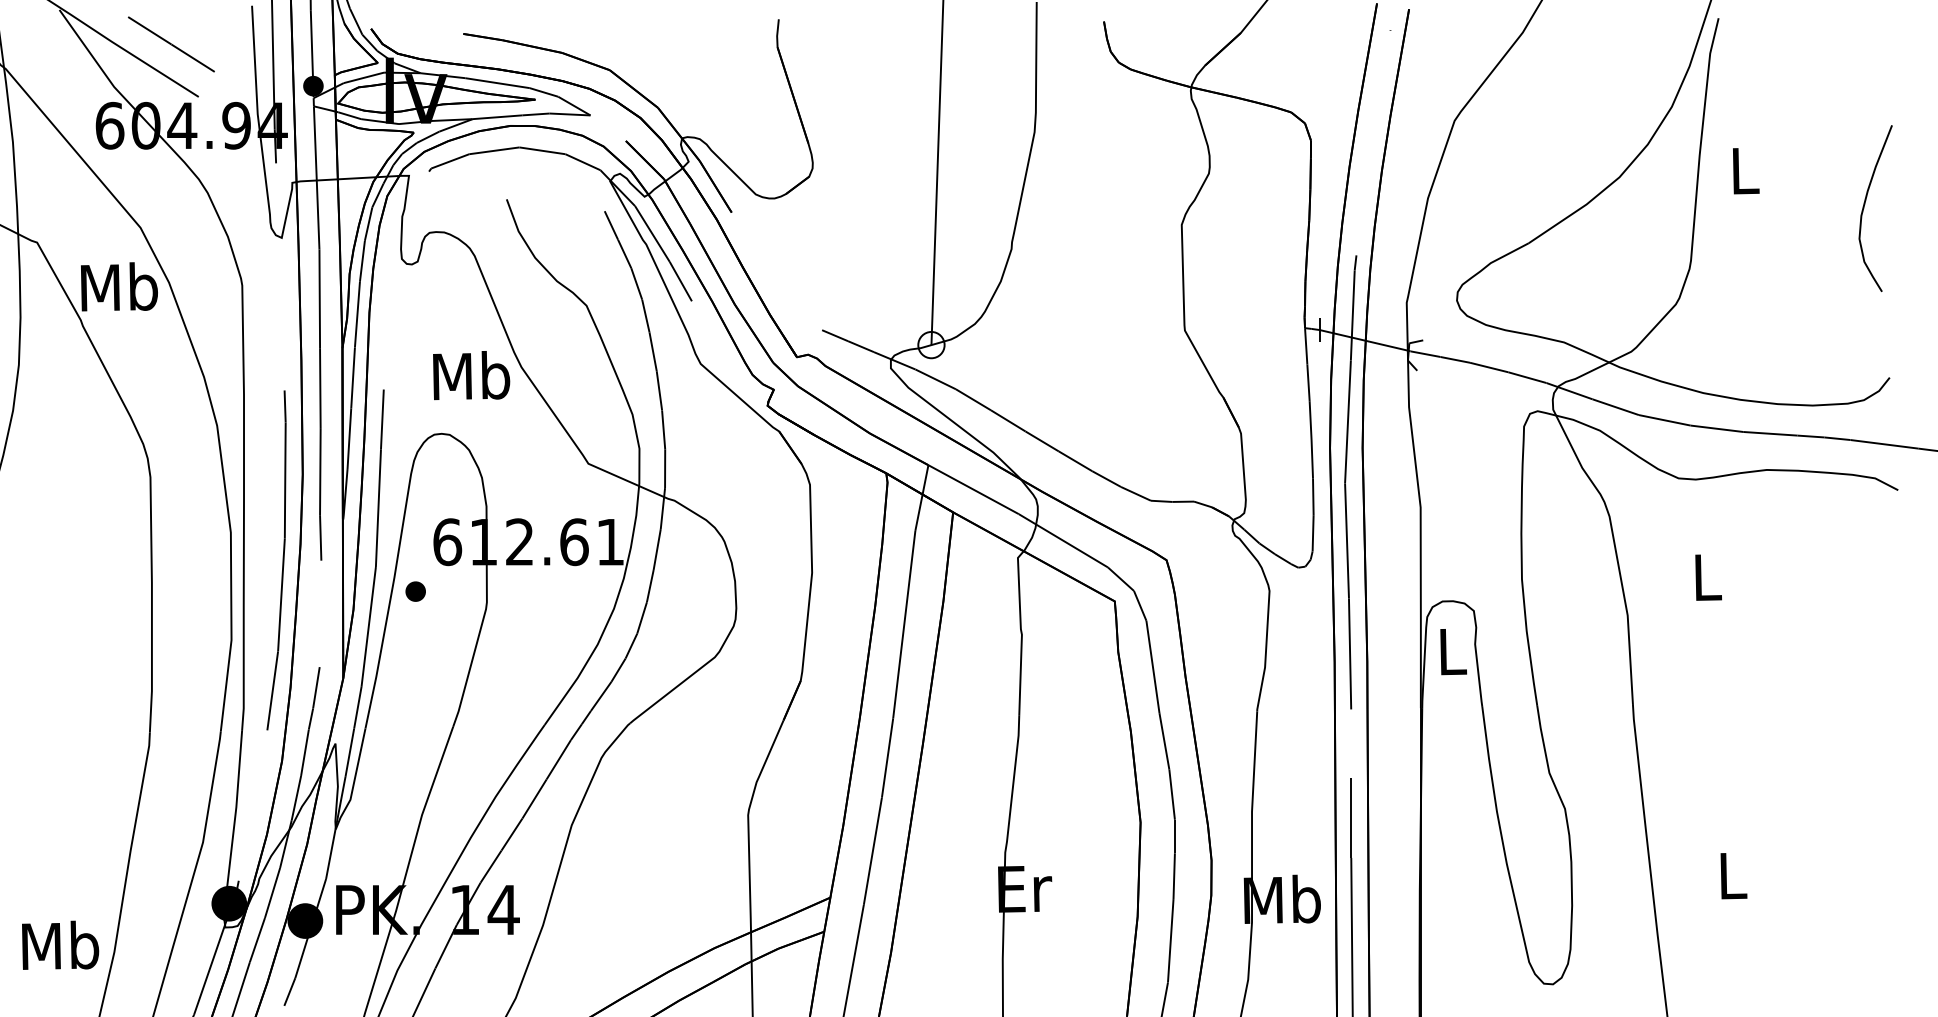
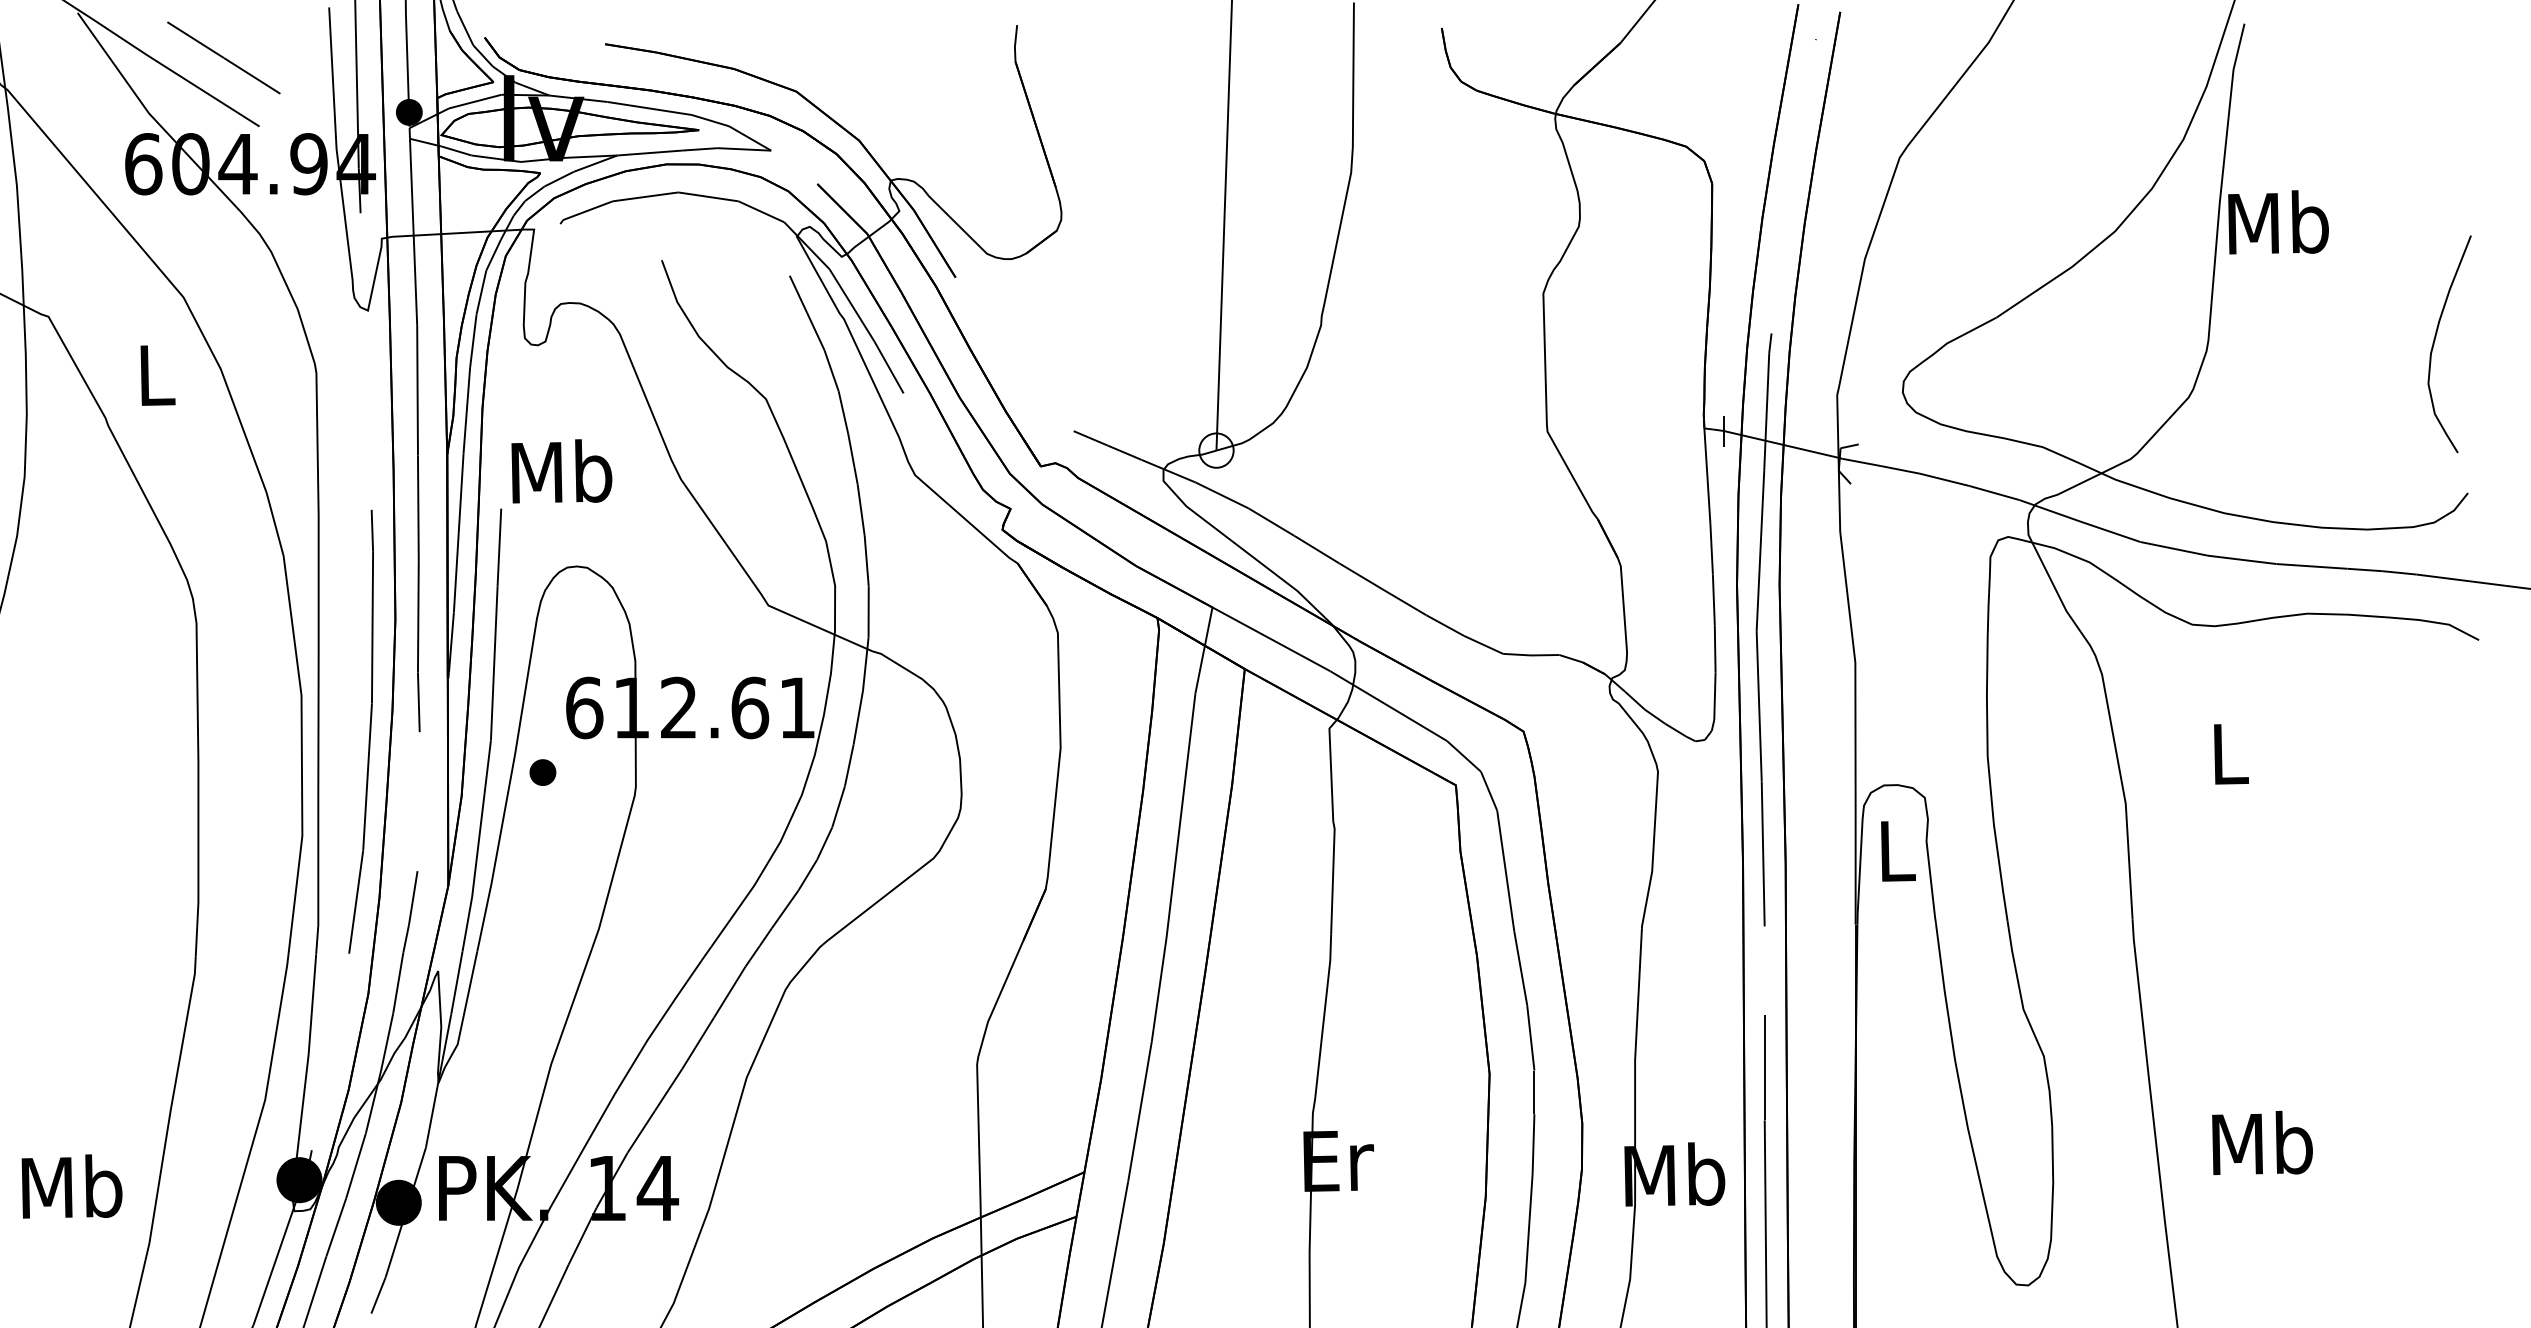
text: (1744, 170) -> (2278, 222), L -> Mb
curve: (1864, 205) -> (2435, 340), moved
text: (119, 286) -> (155, 374), Mb -> L
text: (471, 375) -> (561, 471), moved
text: (1732, 874) -> (2262, 1142), L -> Mb
text: (60, 945) -> (71, 1186), moved

